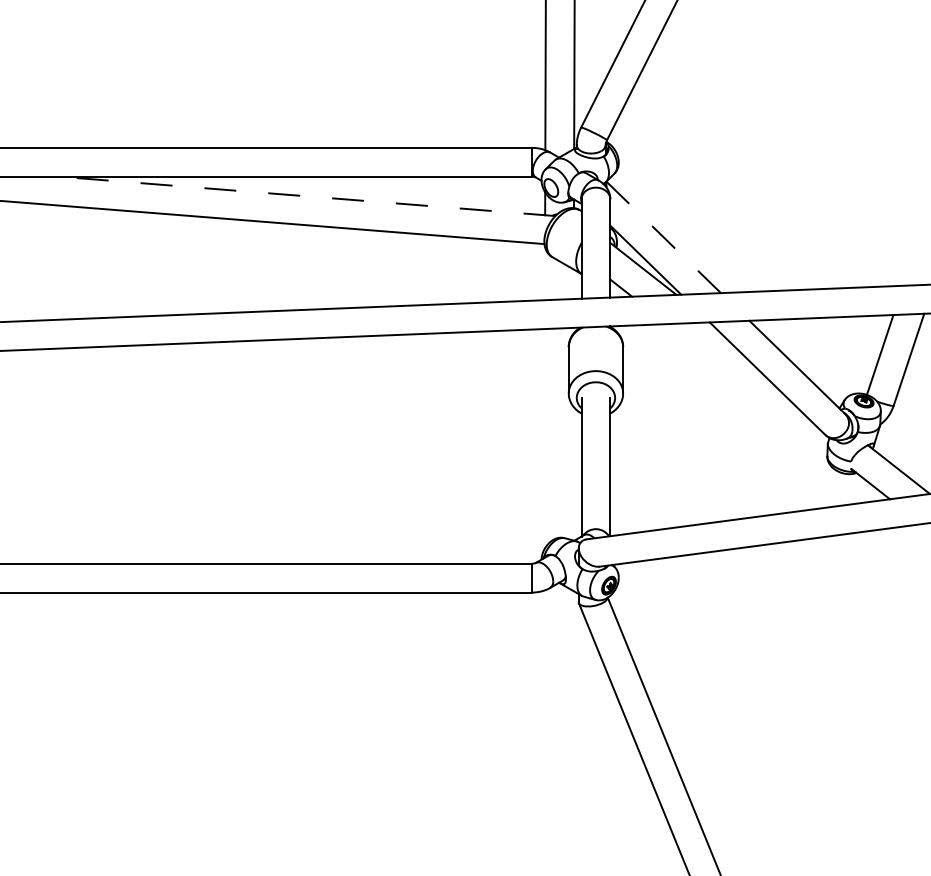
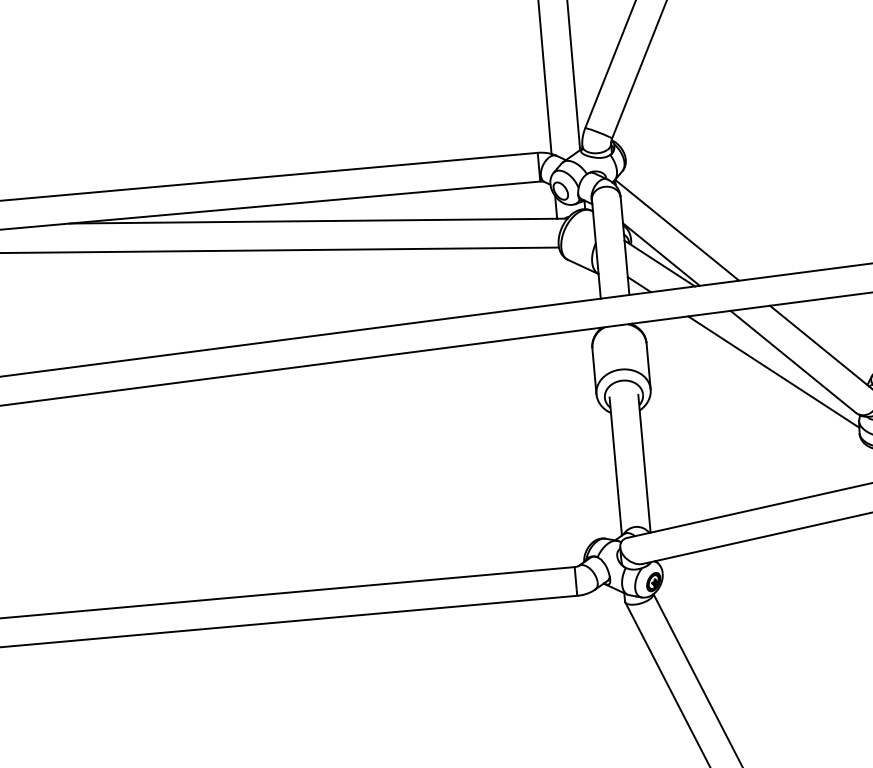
line: (307, 196) -> (318, 221), dashed -> solid
line: (663, 237) -> (676, 230), dashed -> solid
line: (747, 387) -> (773, 372), added

